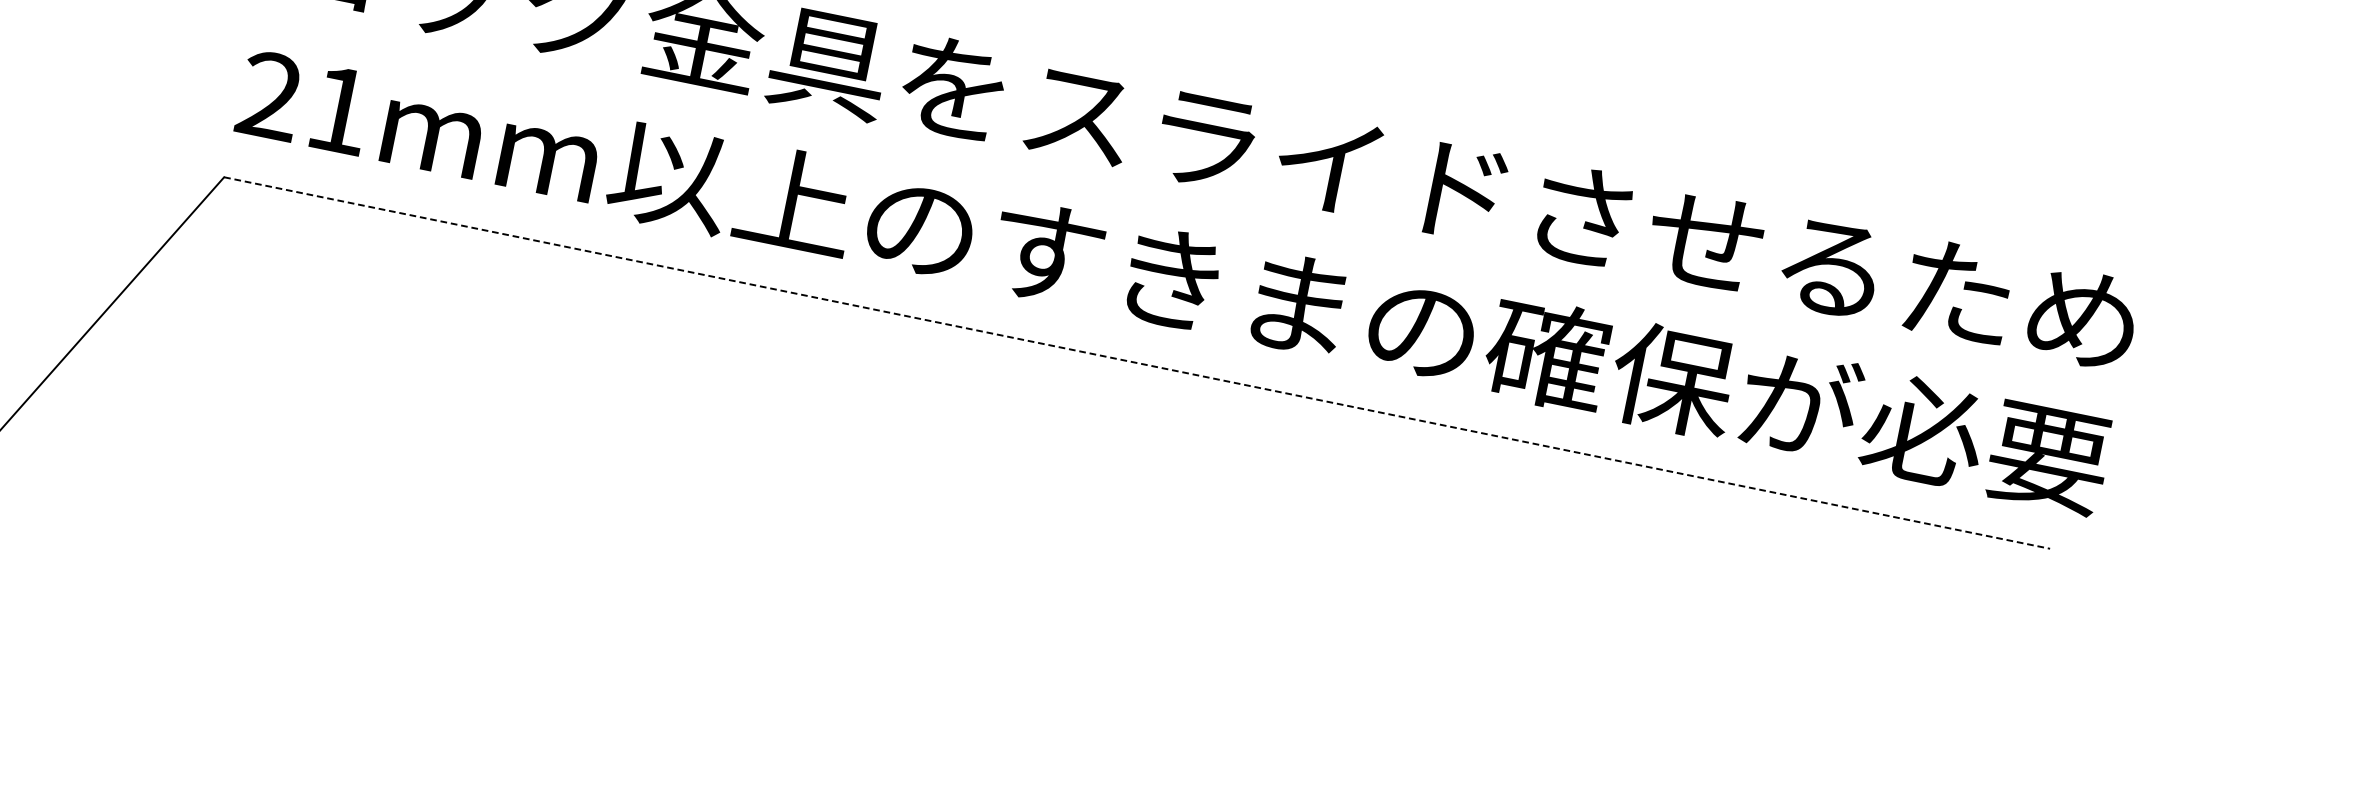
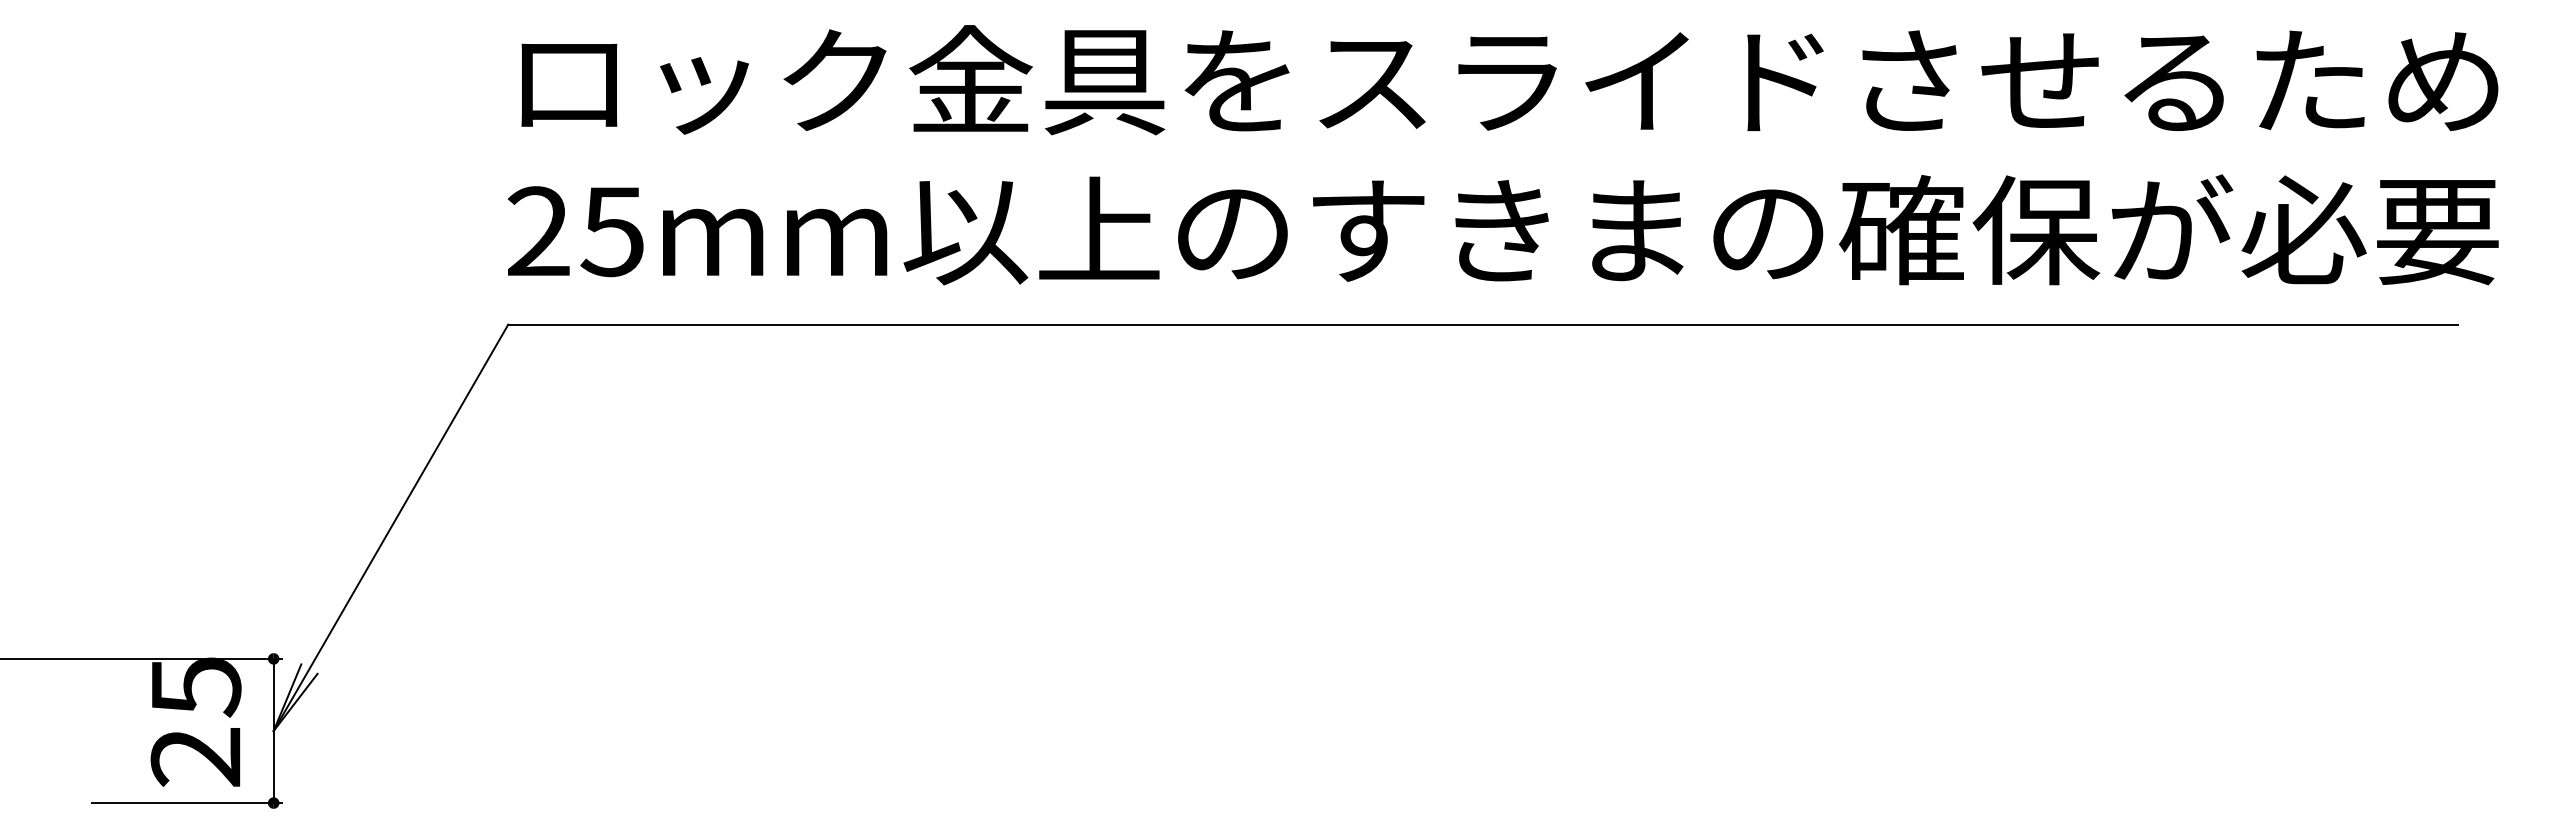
text: (338, 110) -> (611, 232), 21mm -> 25mm
line: (1137, 363) -> (1483, 324), dashed -> solid

